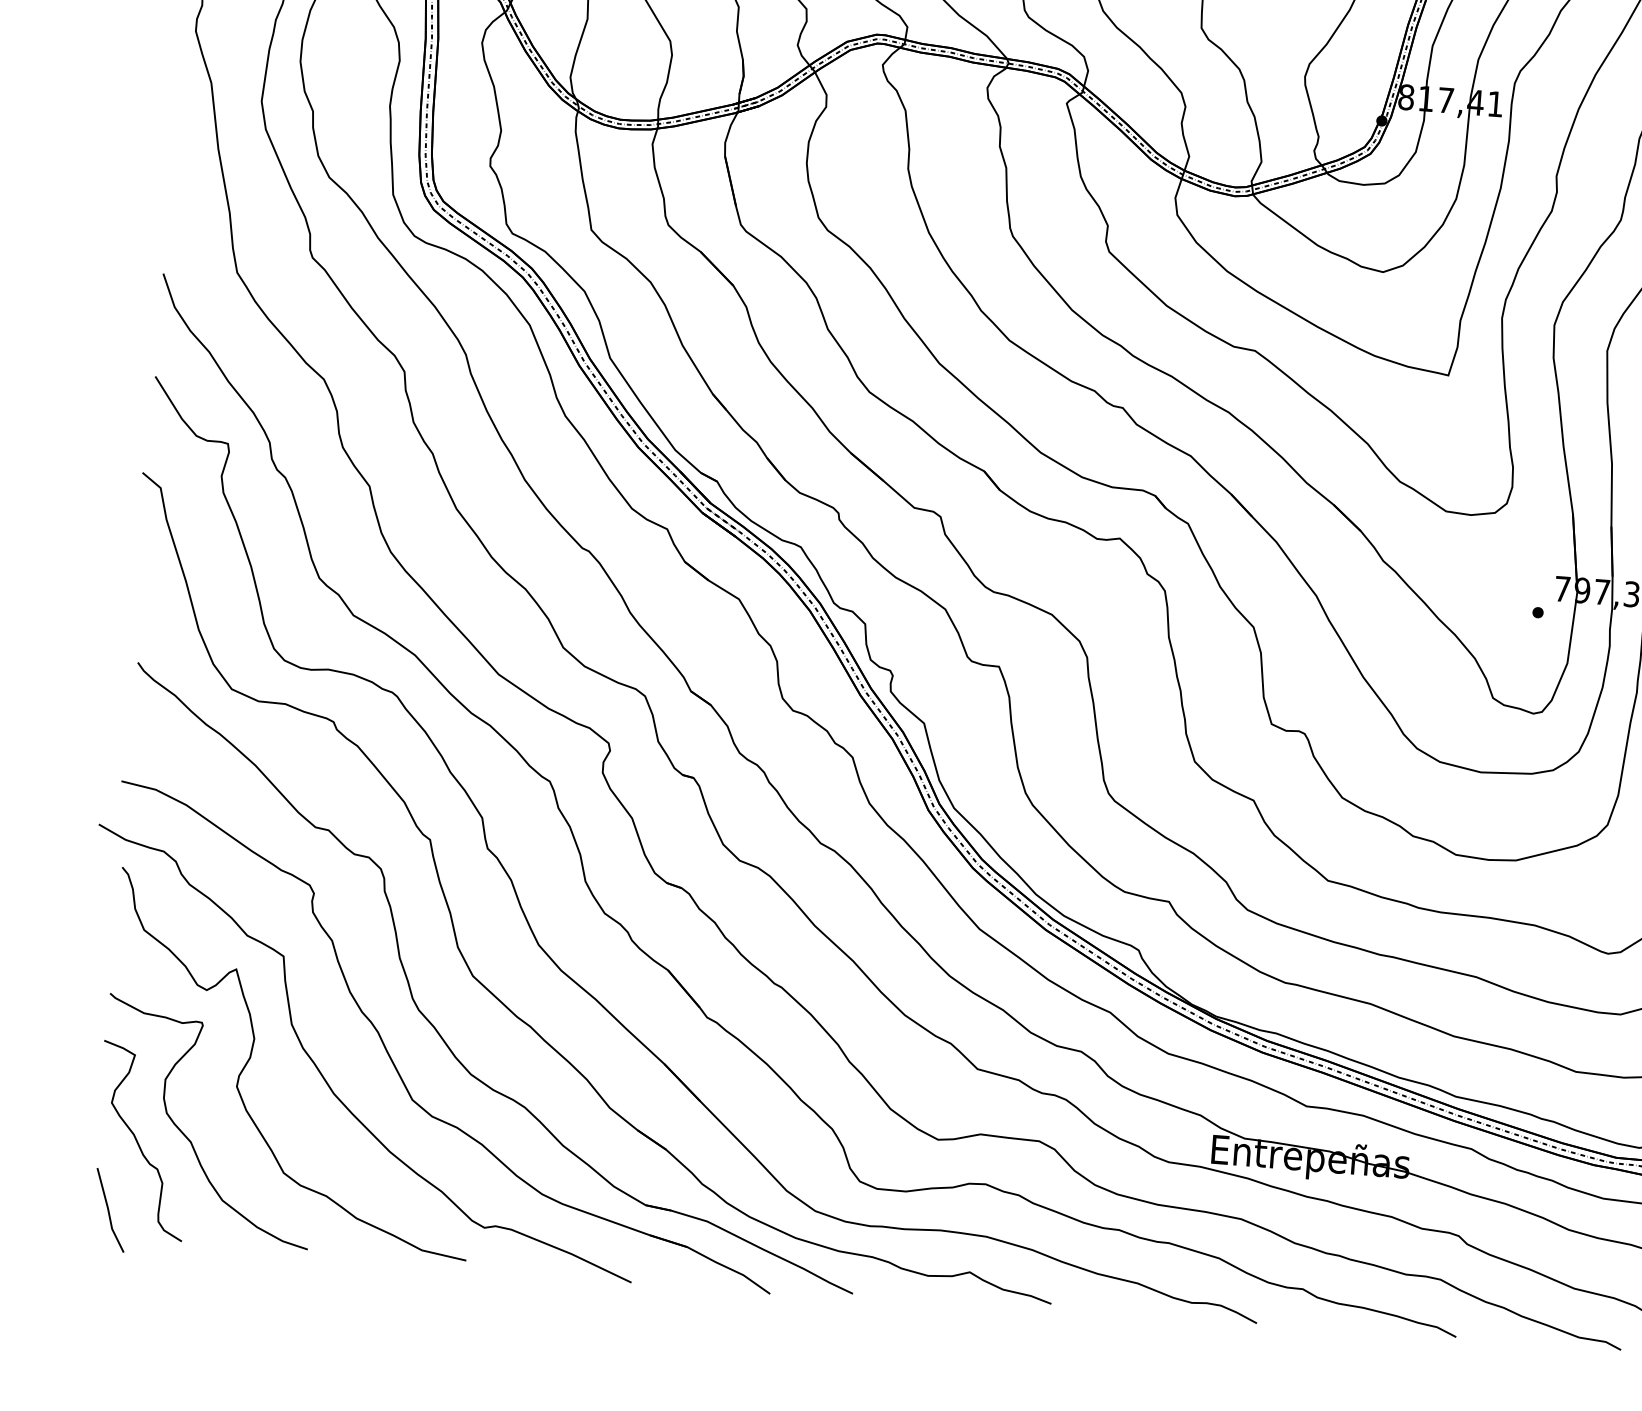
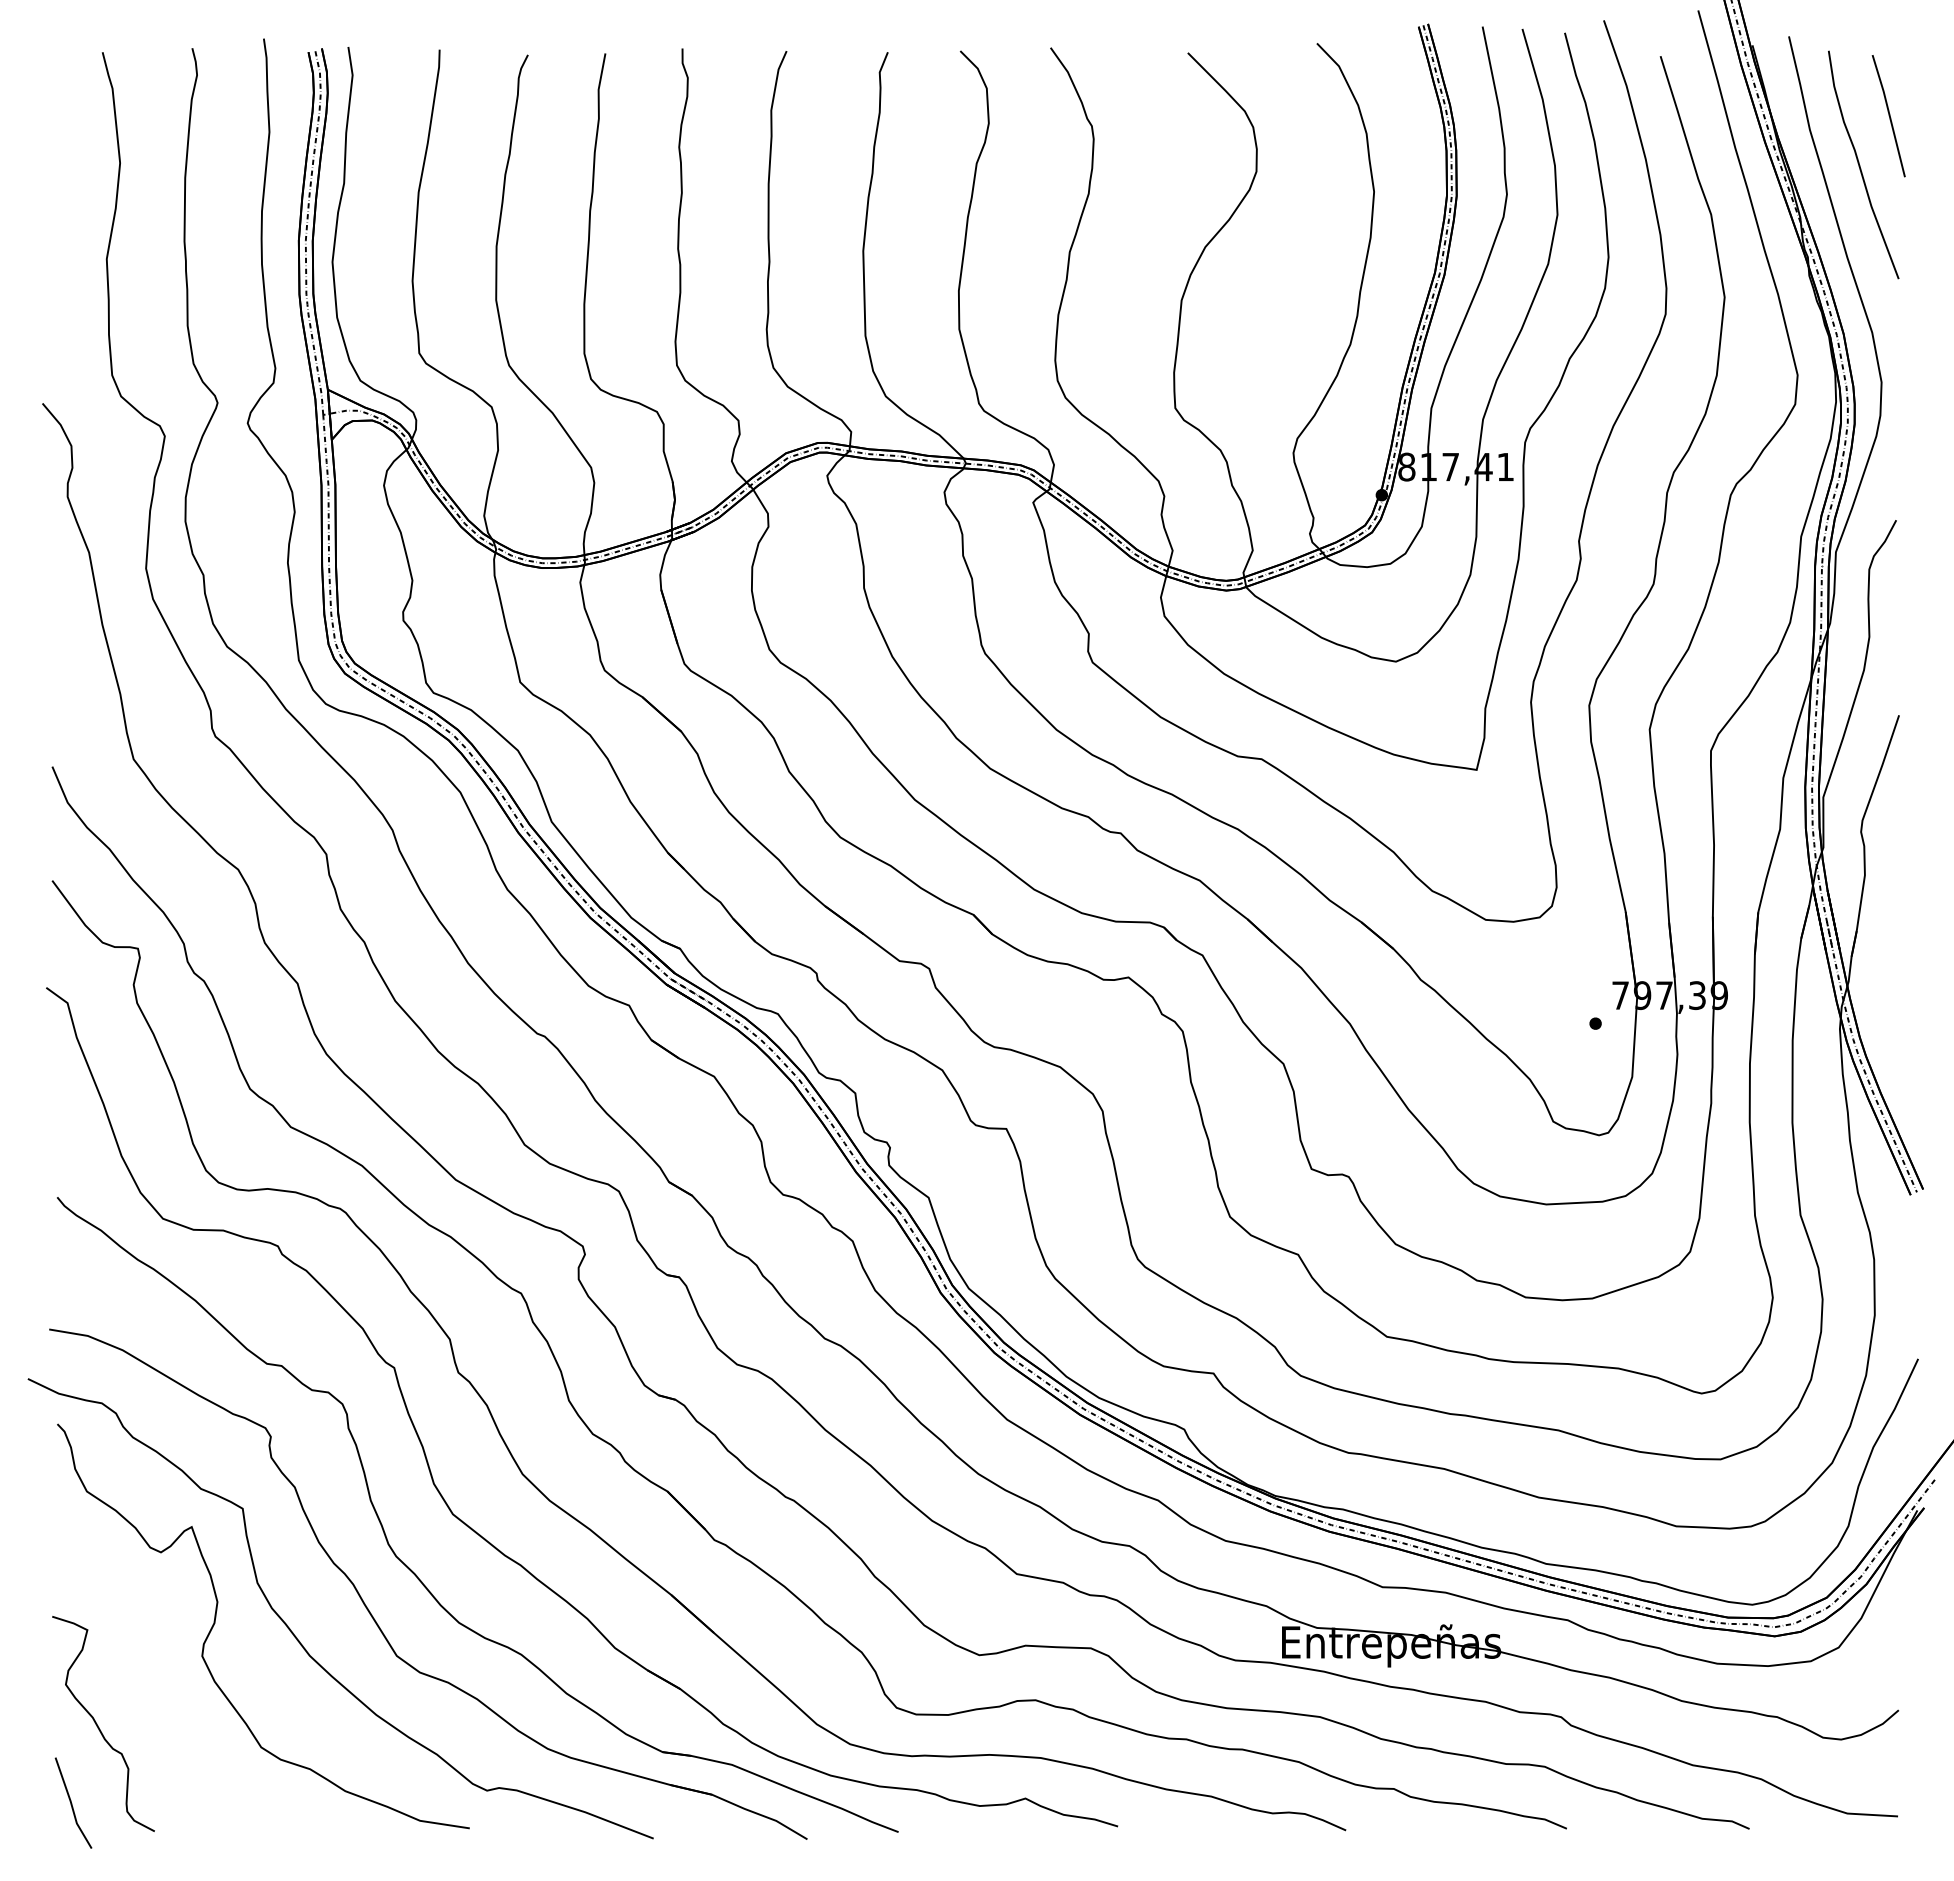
curve: (188, 1138) -> (153, 1717), removed

